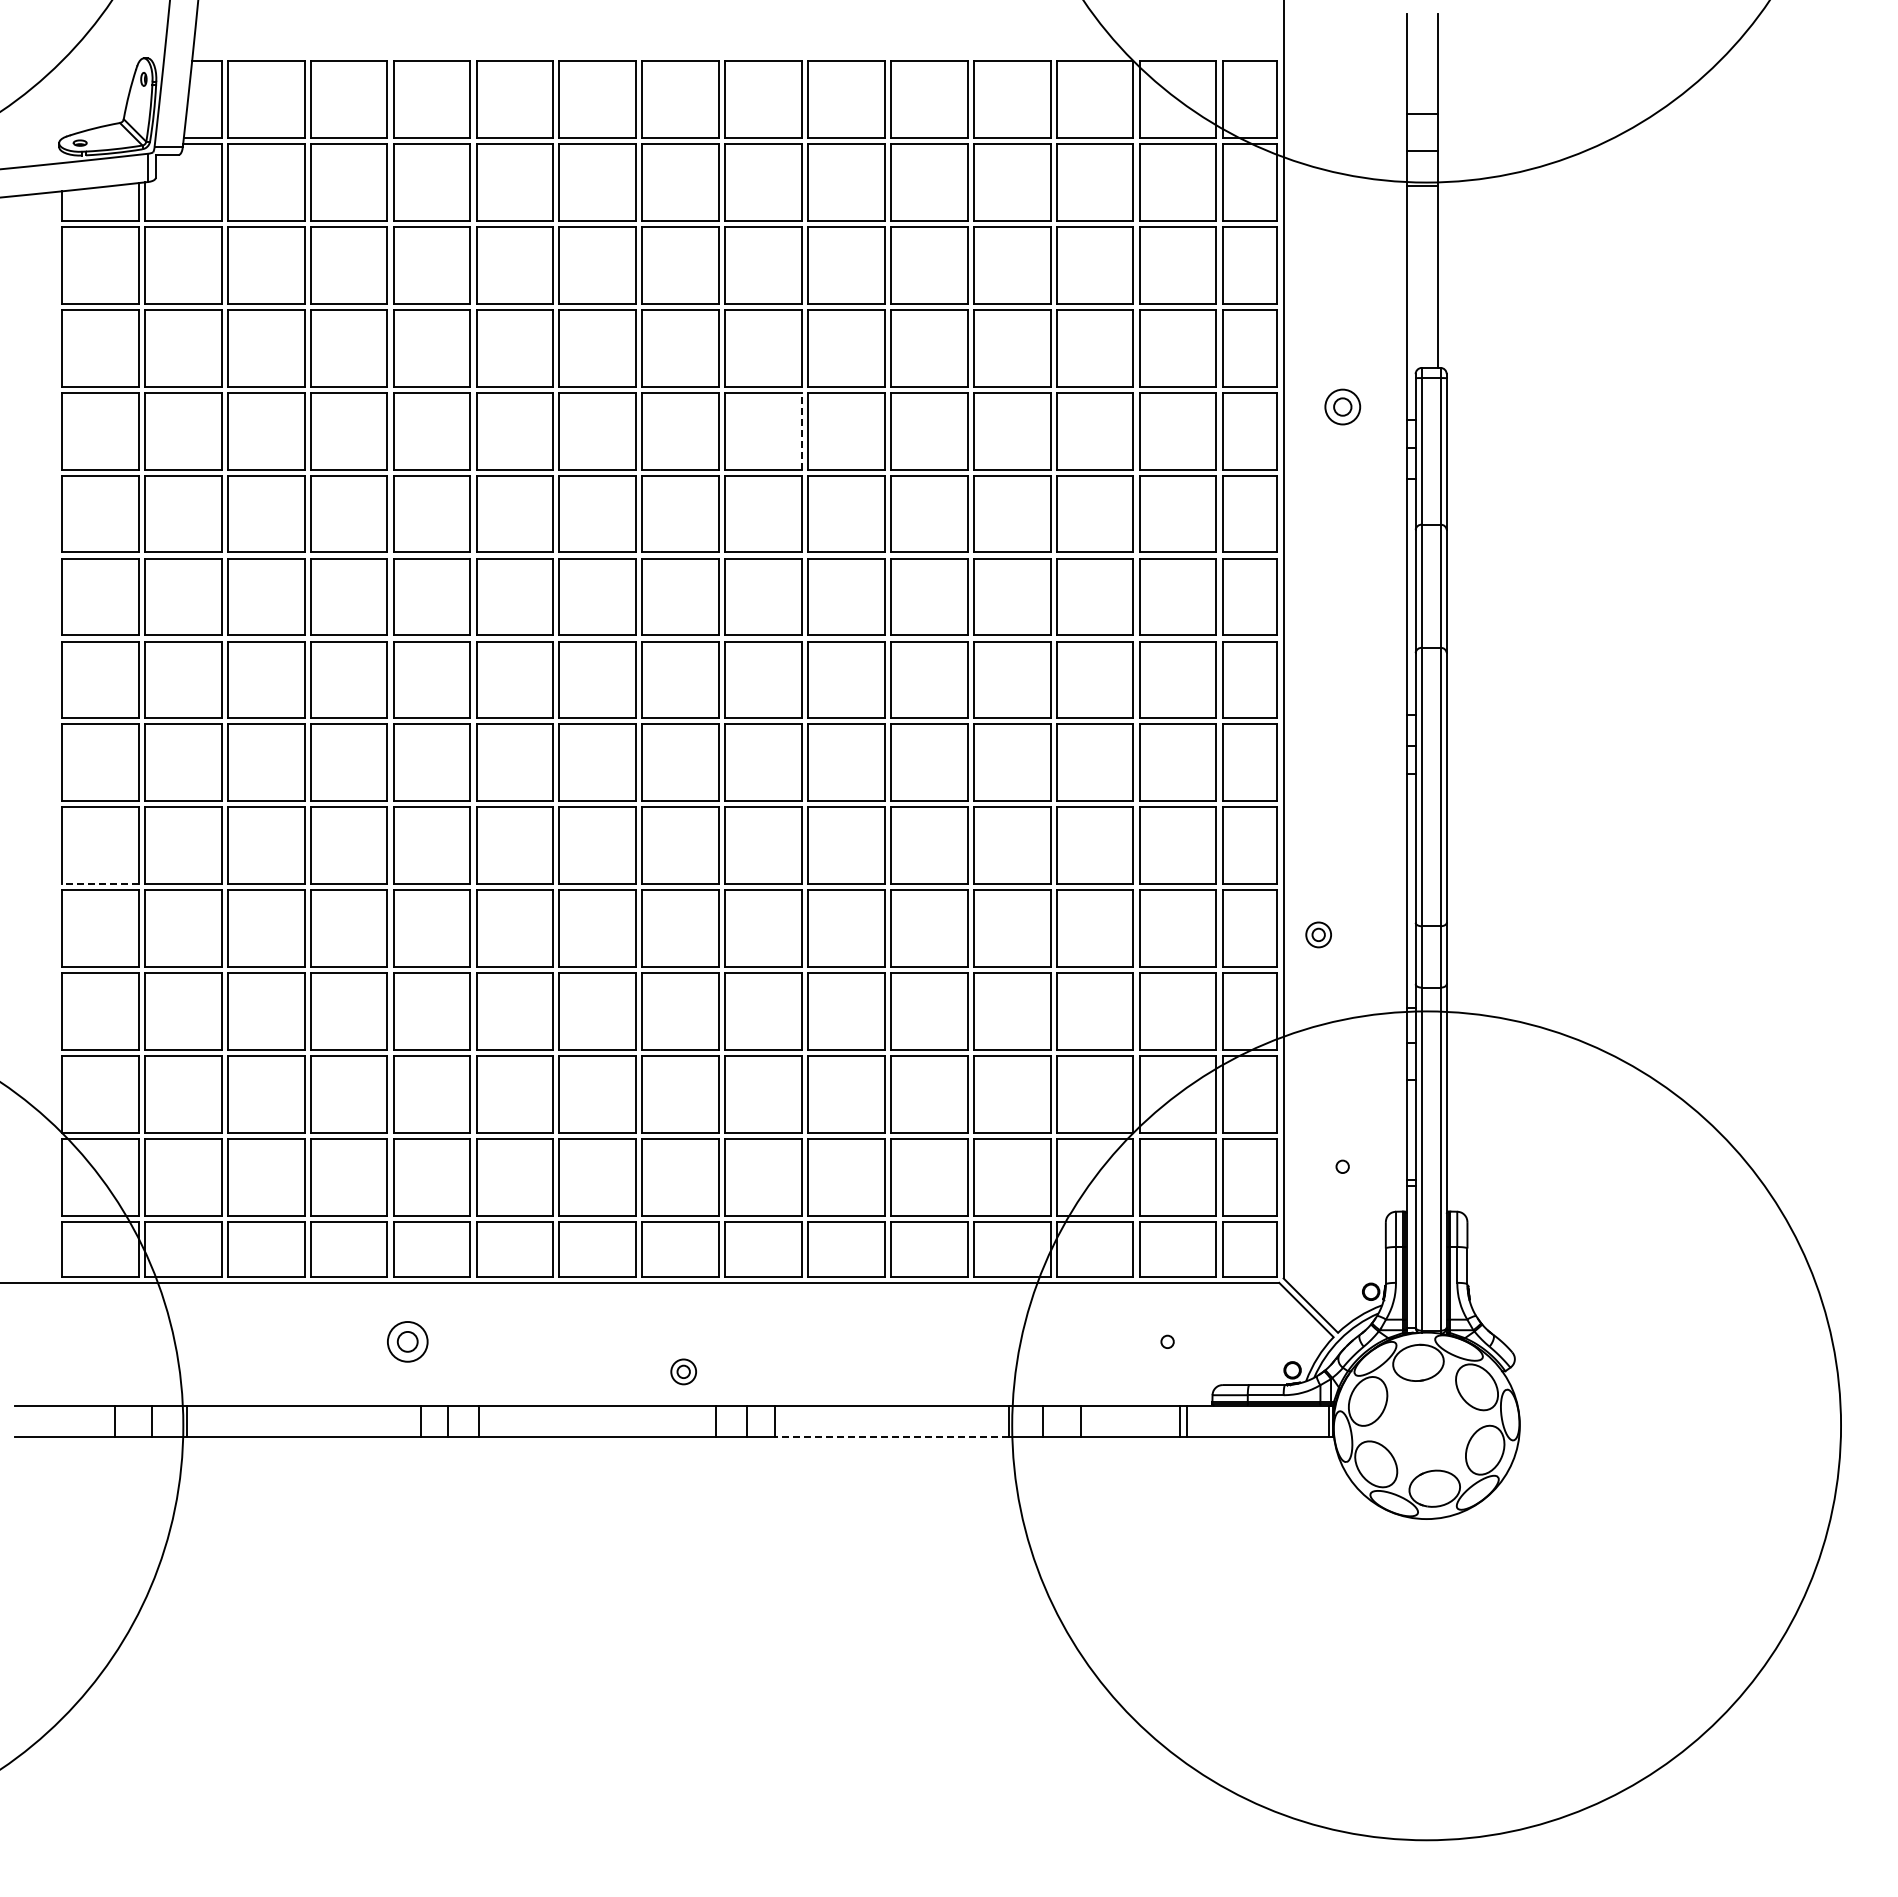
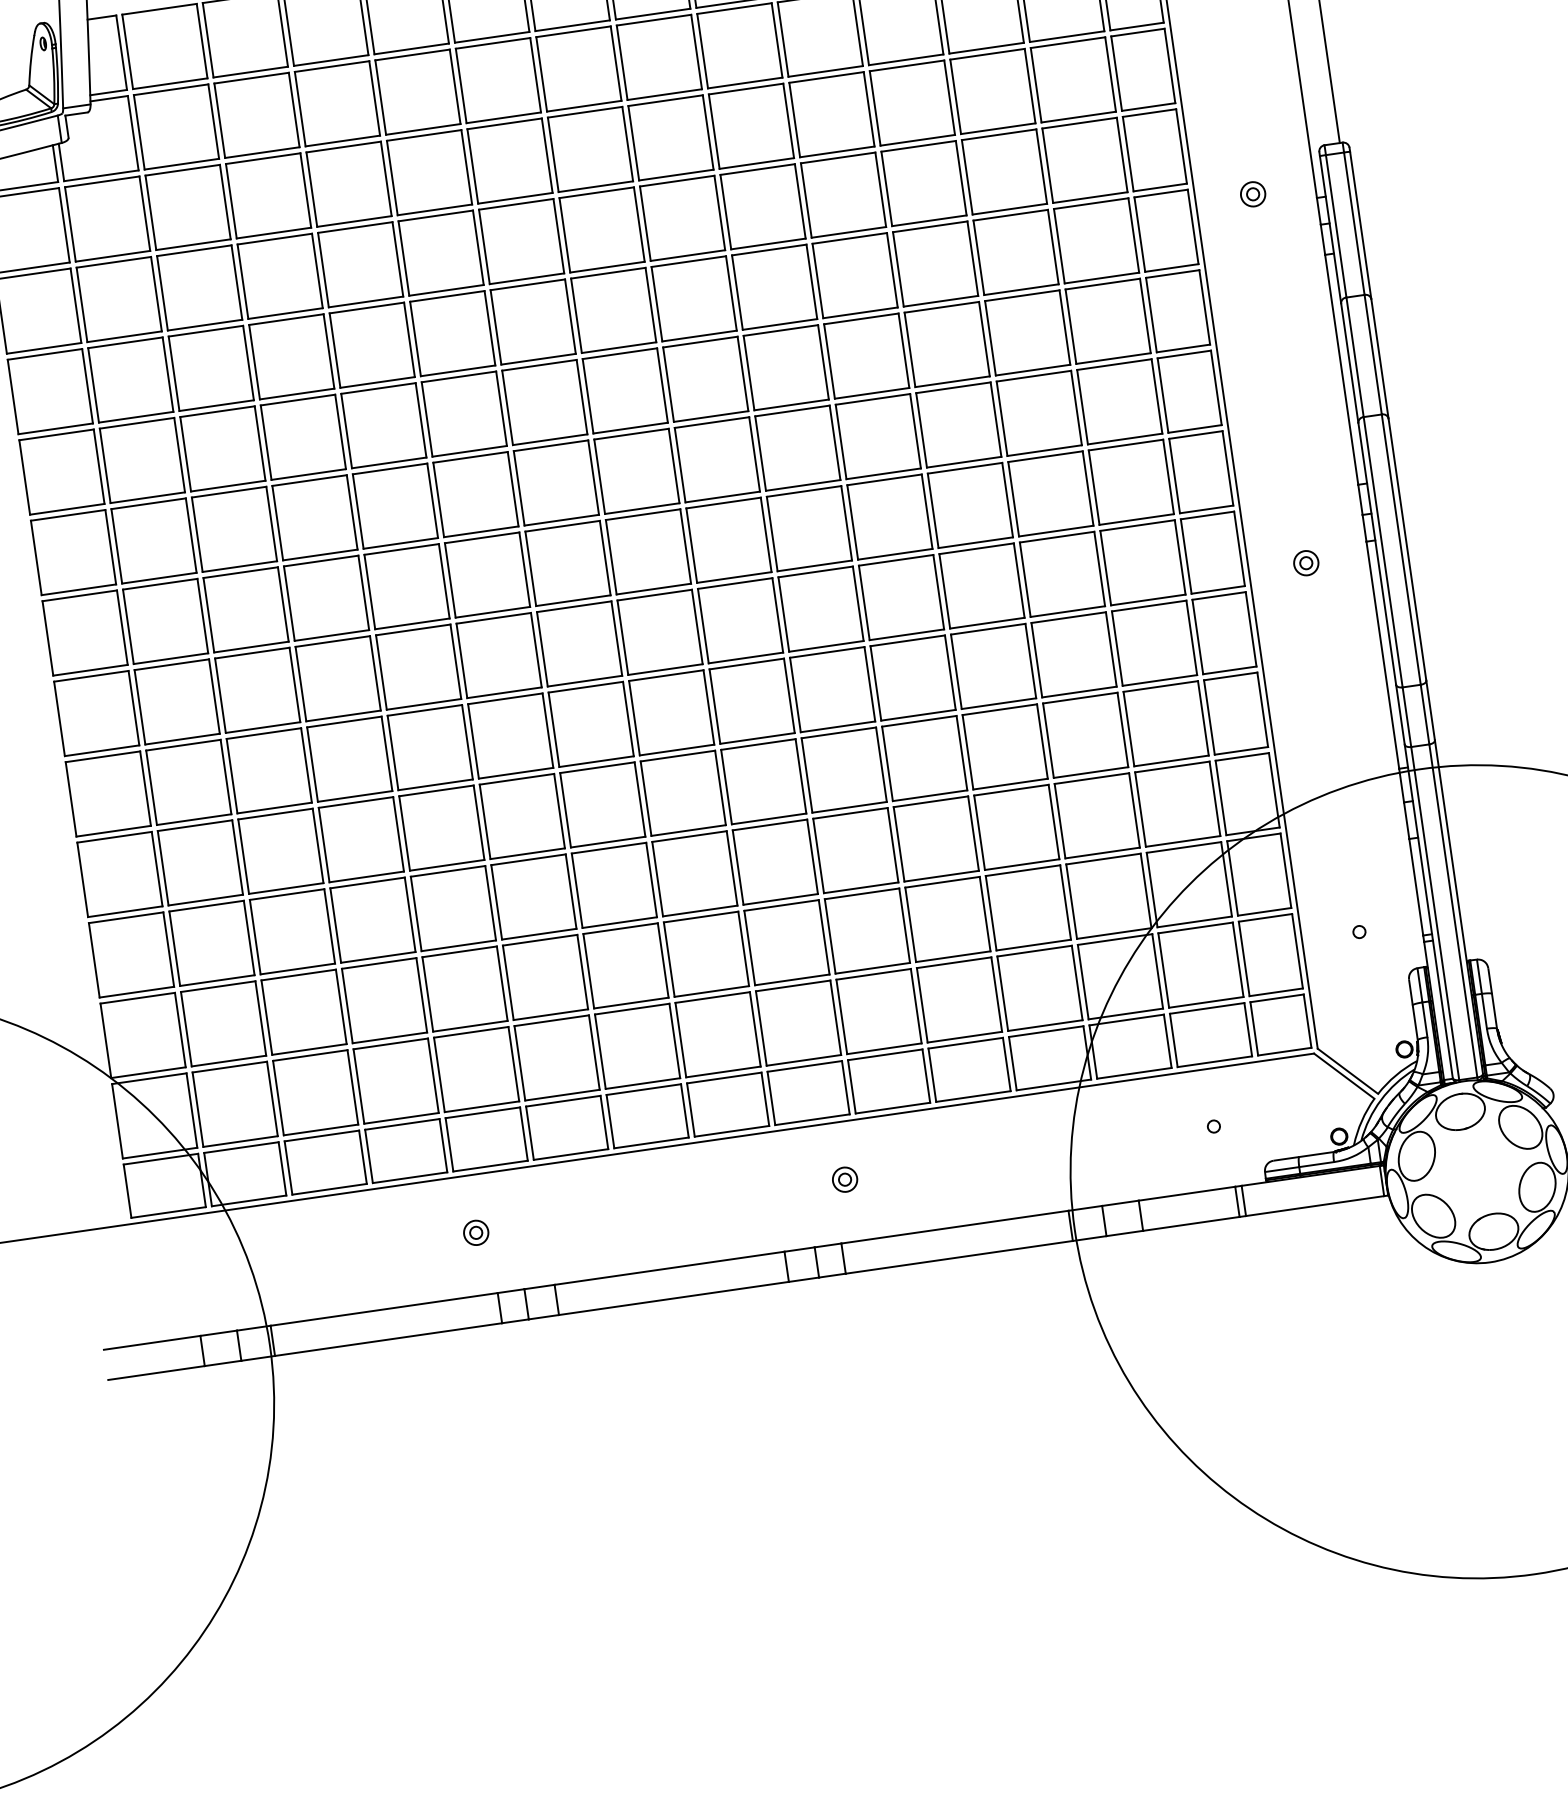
part: (1342, 406) -> (1252, 193), size x0.71
line: (801, 430) -> (730, 292), dashed -> solid
line: (99, 883) -> (112, 830), dashed -> solid
part: (1318, 934) -> (1306, 562), moved
part: (407, 1341) -> (475, 1232), size x0.62
part: (683, 1371) -> (844, 1179), moved
line: (891, 1436) -> (959, 1257), dashed -> solid

